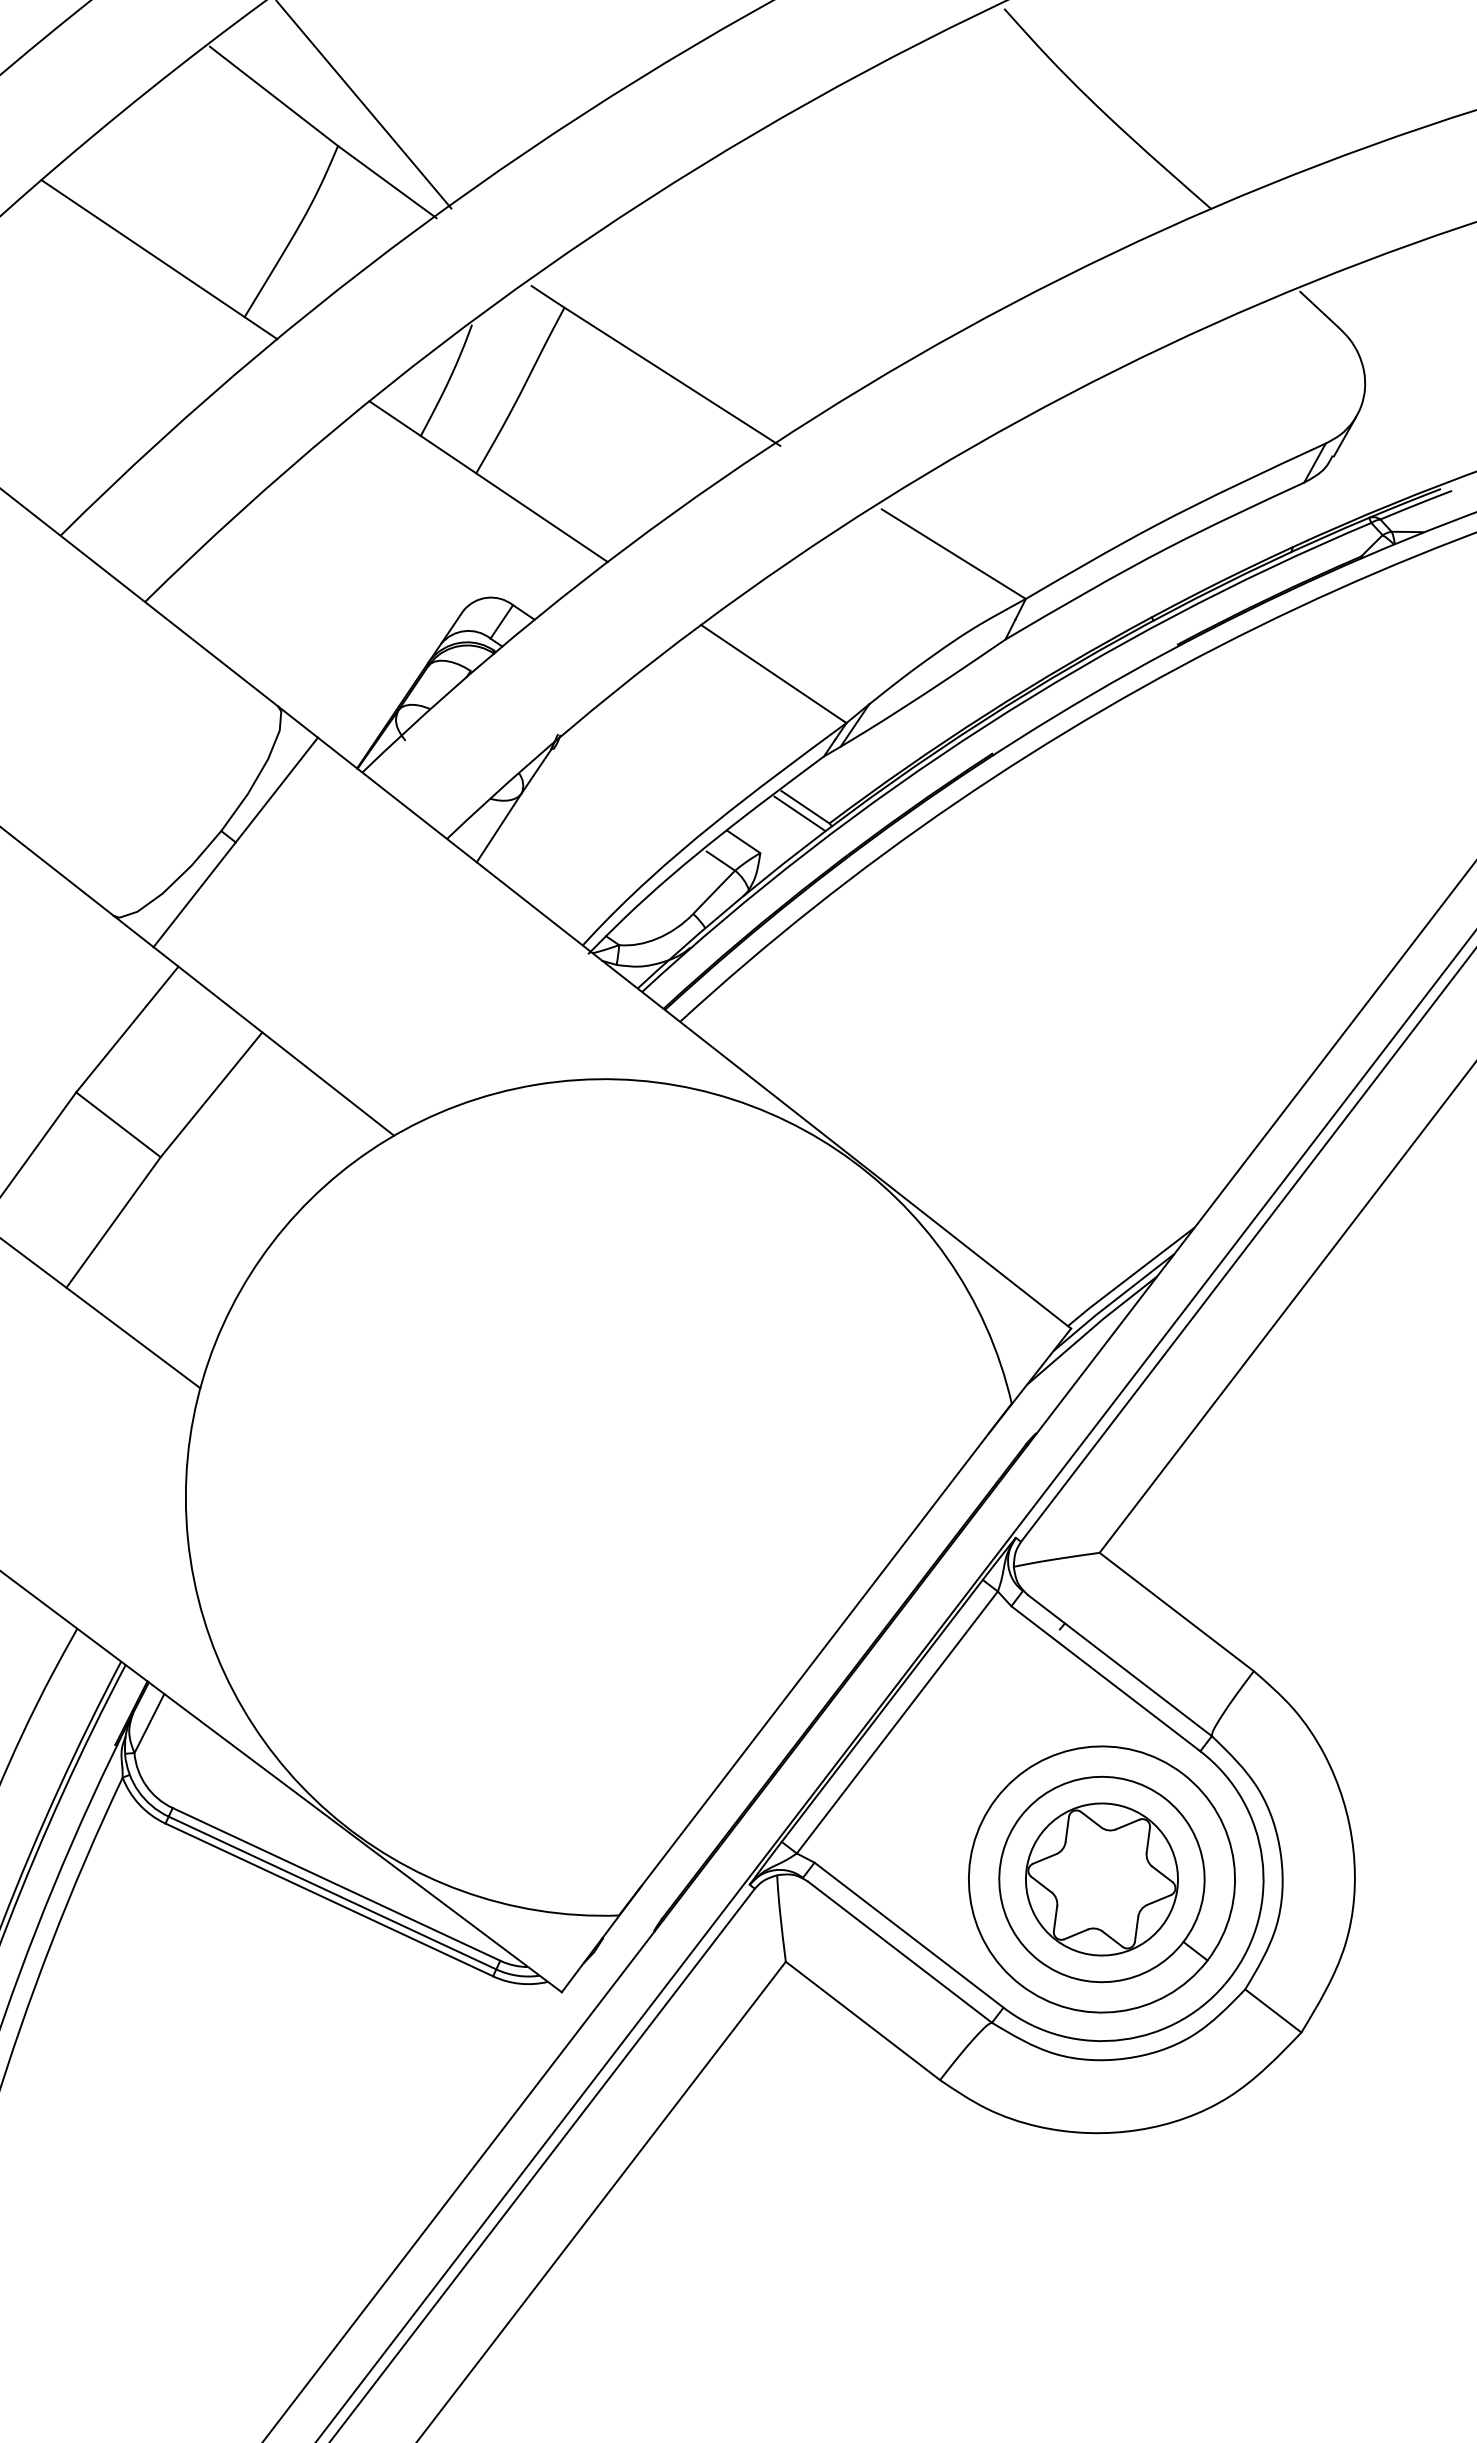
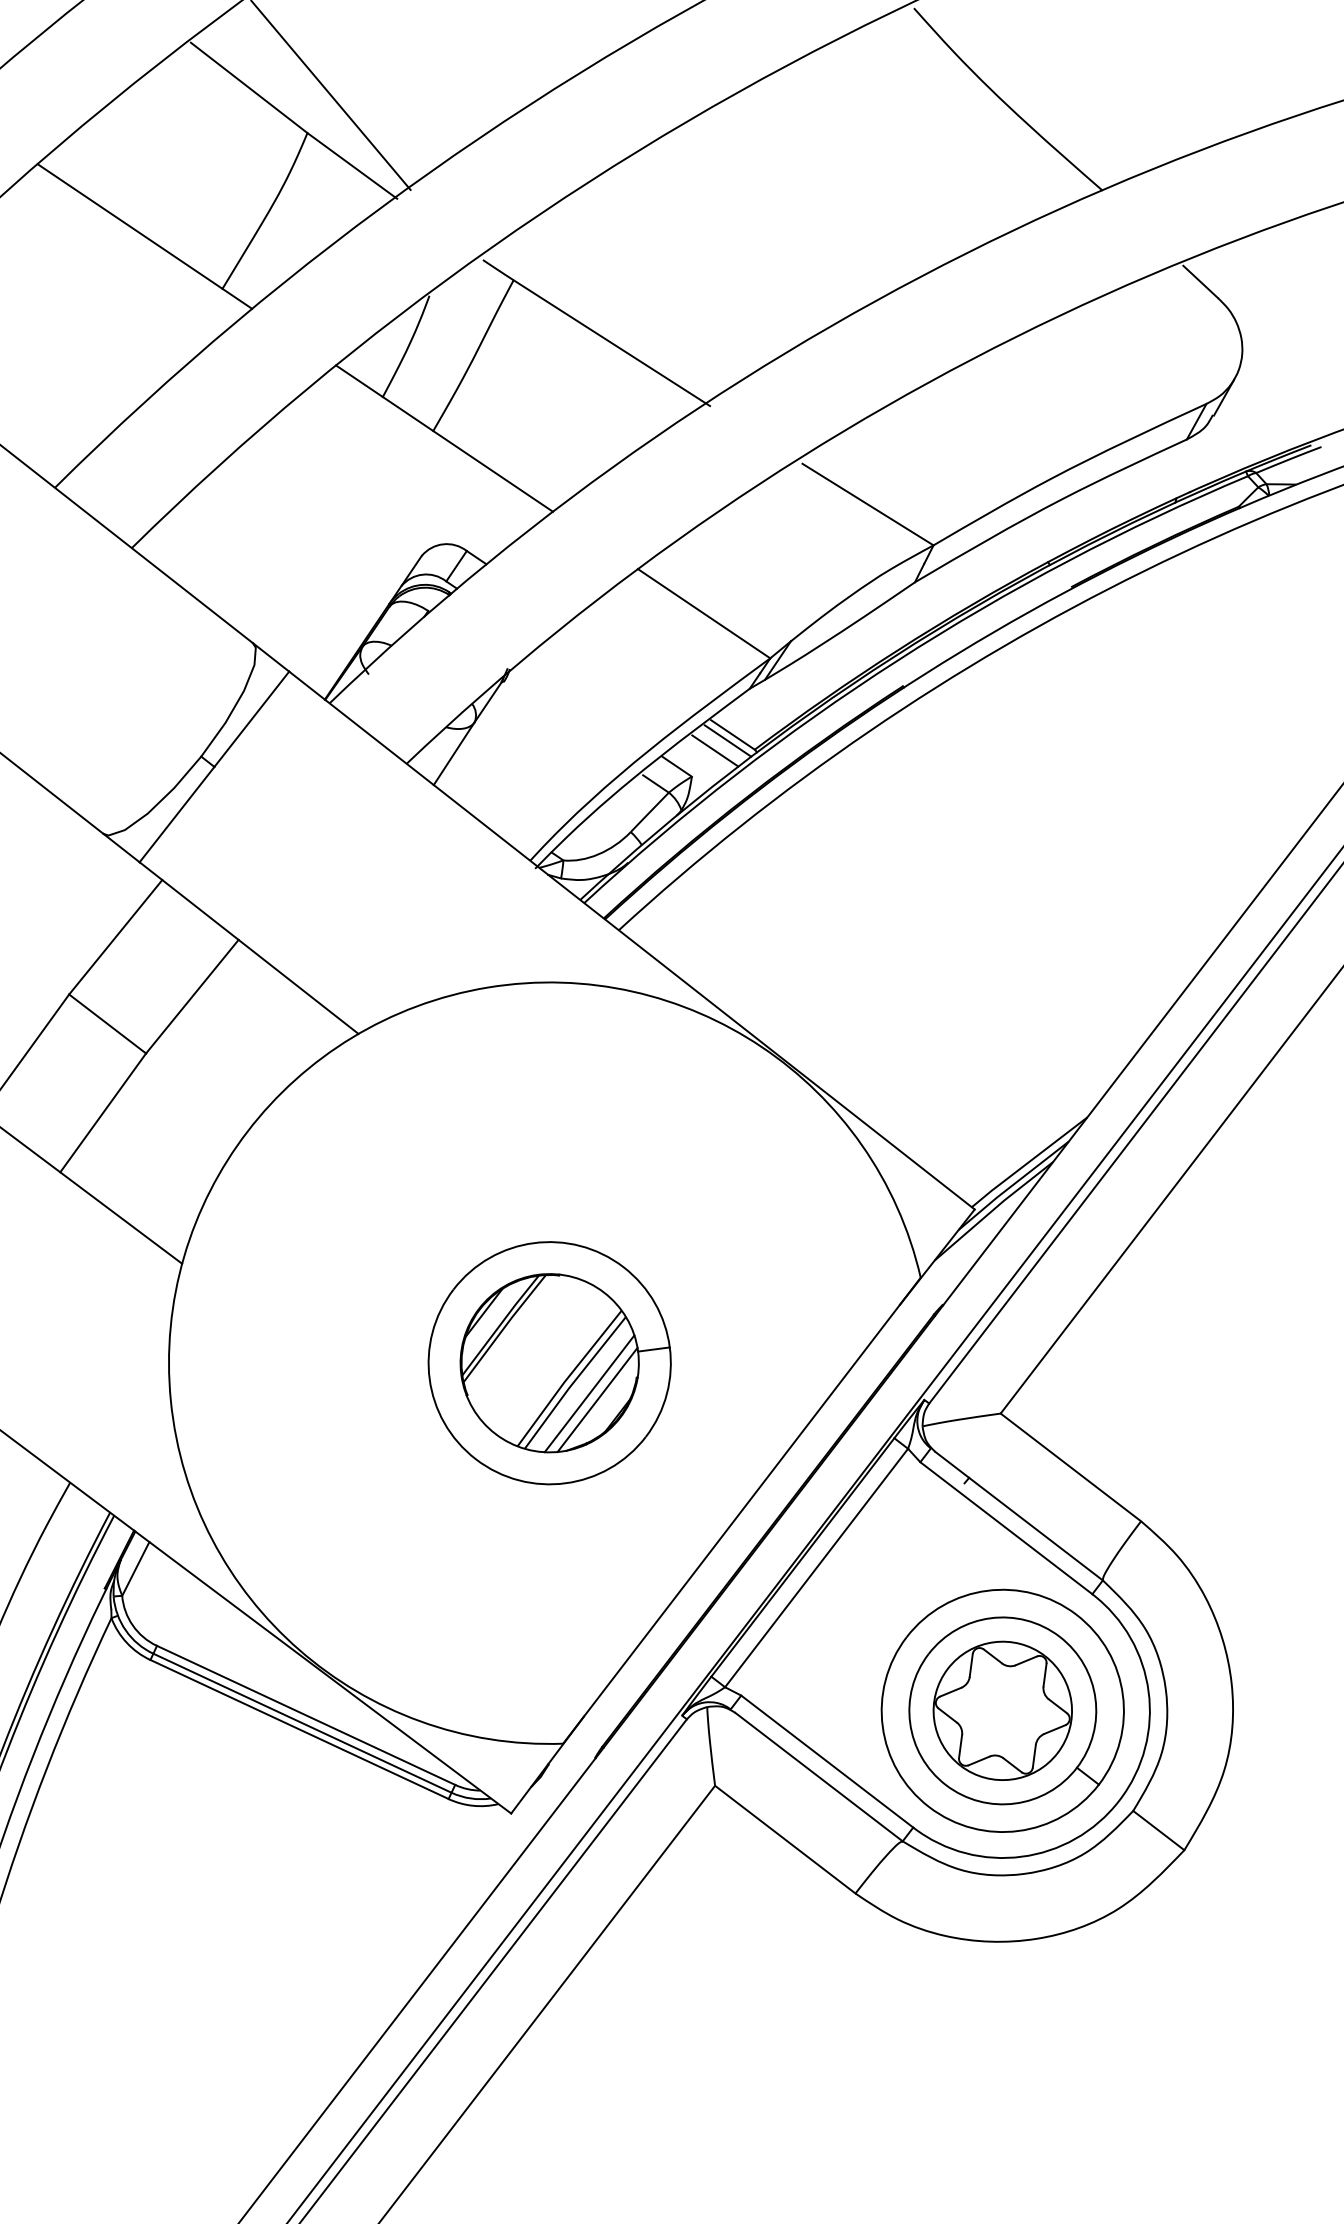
line: (785, 824) -> (714, 750), added
part: (604, 1497) -> (550, 1363), added

